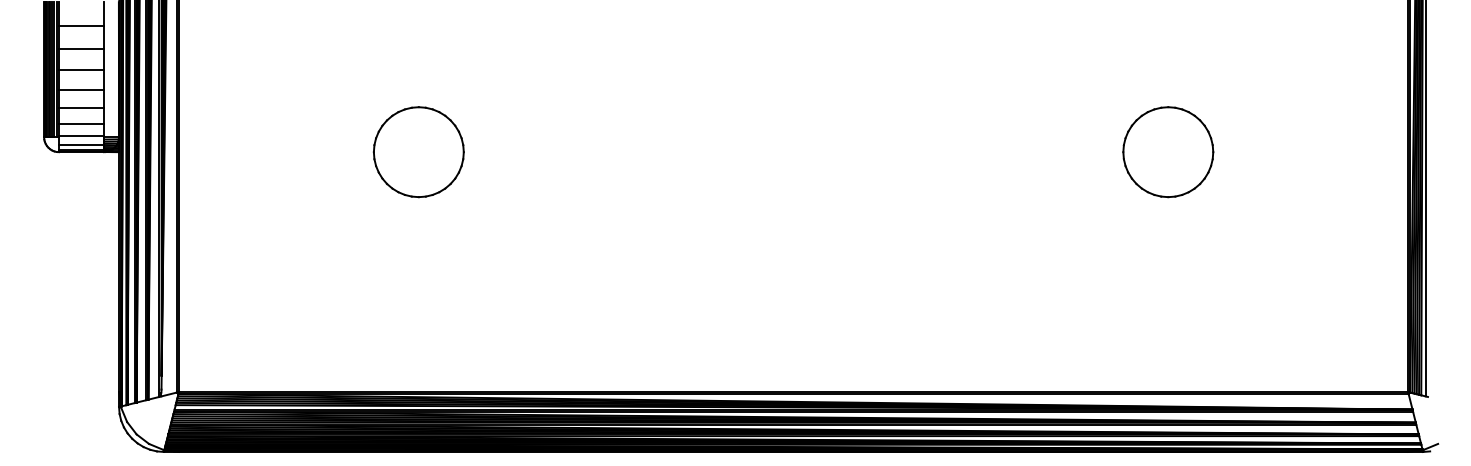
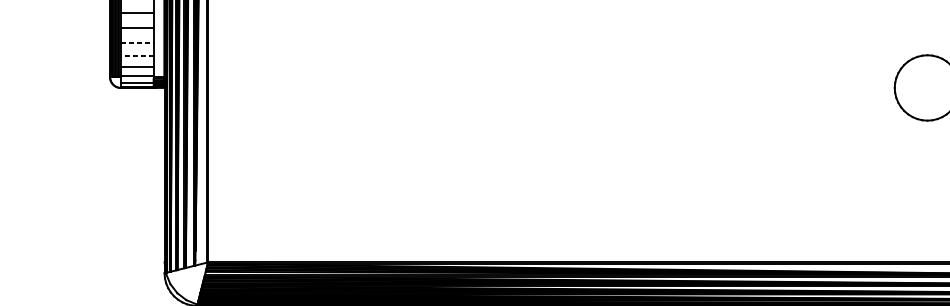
line: (82, 90) -> (137, 43), solid -> dashed
line: (81, 108) -> (137, 56), solid -> dashed
part: (418, 152) -> (382, 88), removed

